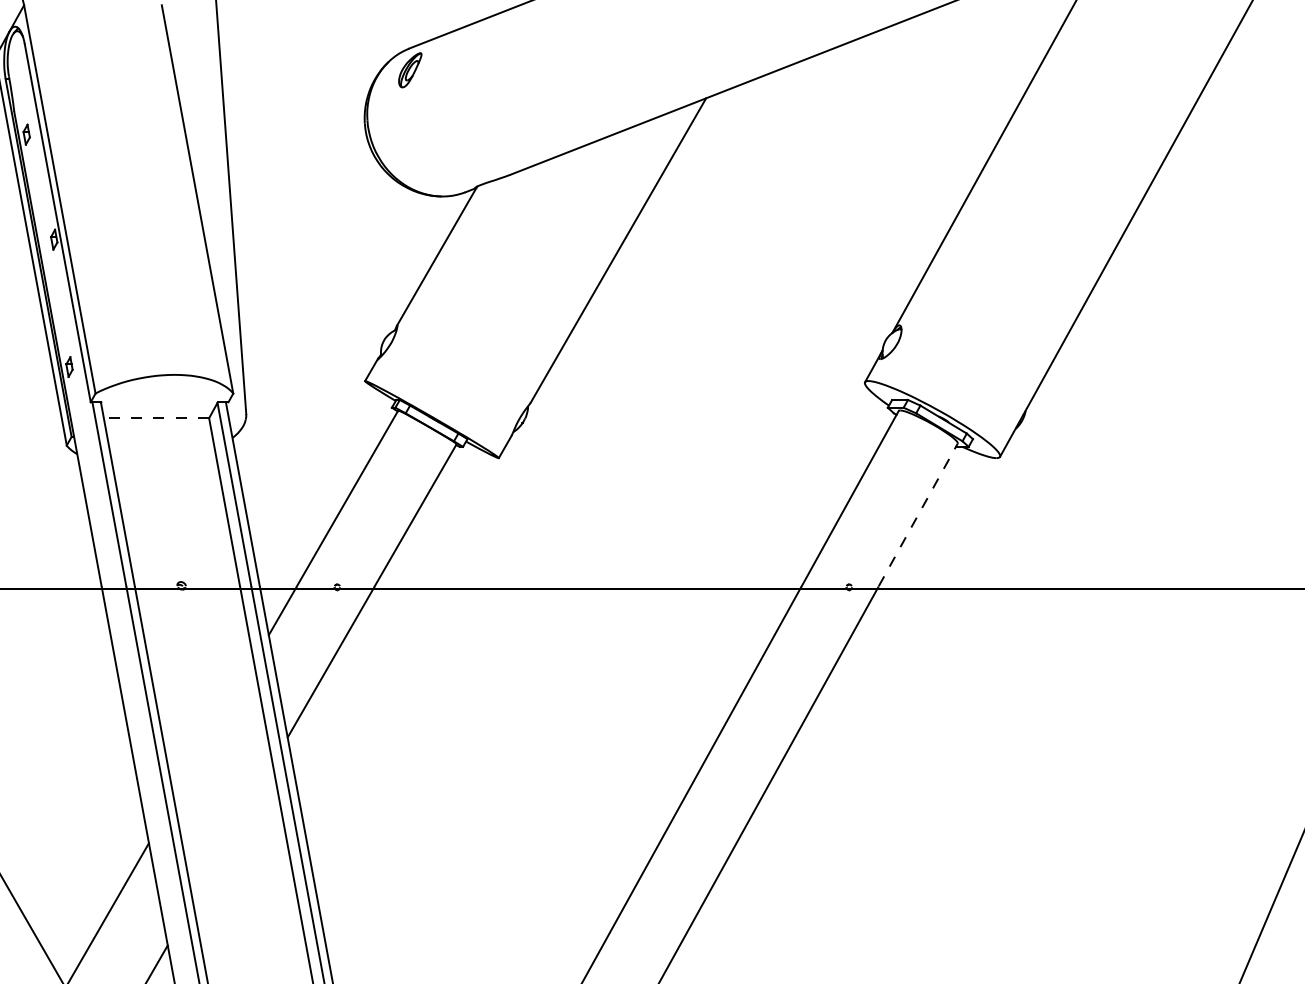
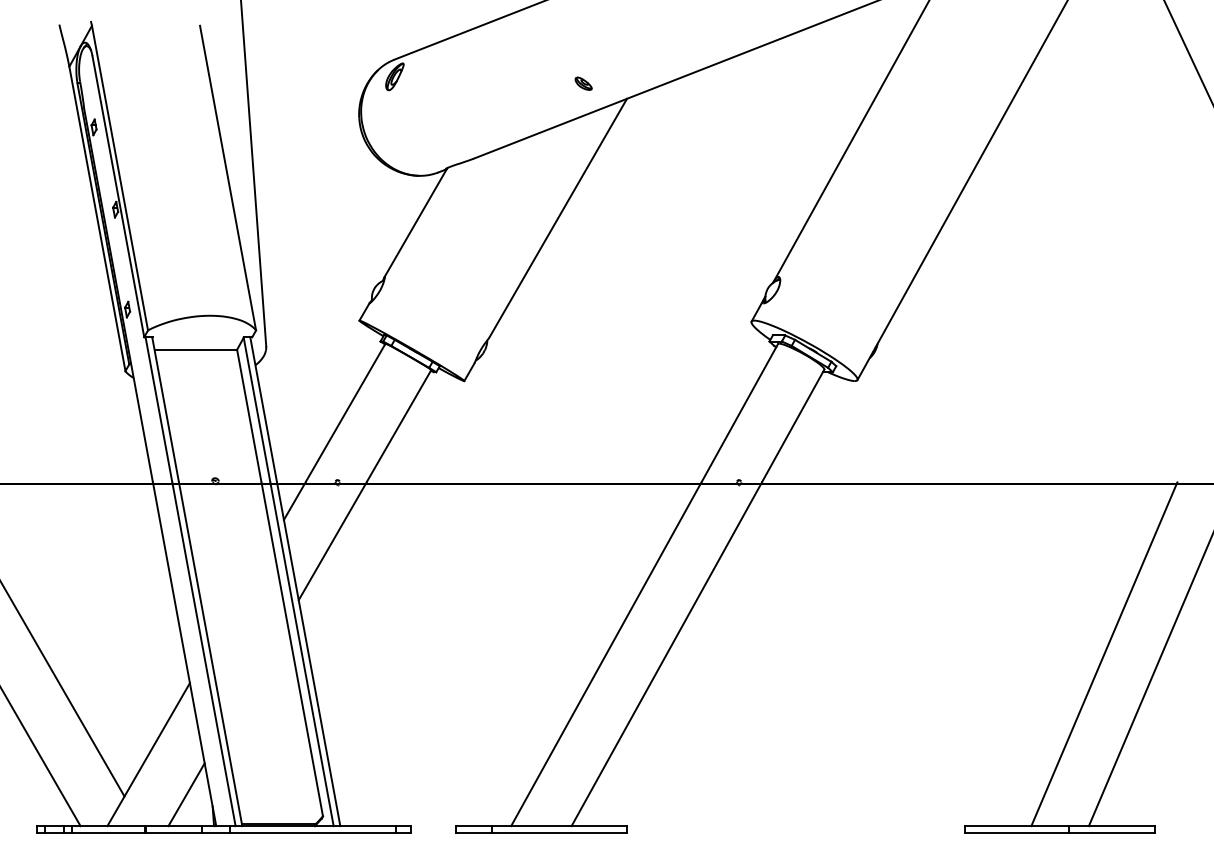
part: (650, 78) -> (583, 83), added
line: (156, 417) -> (195, 349), dashed -> solid
line: (918, 514) -> (793, 425), dashed -> solid

